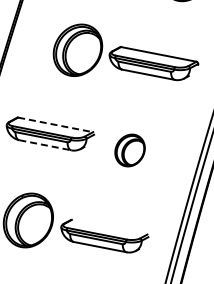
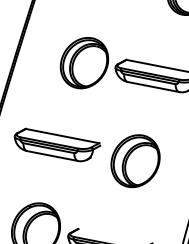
line: (56, 125) -> (63, 136), dashed -> solid
line: (45, 145) -> (52, 156), dashed -> solid
part: (129, 150) -> (134, 161), size x1.67

